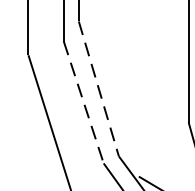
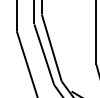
line: (98, 88) -> (51, 47), dashed -> solid
line: (84, 102) -> (44, 54), dashed -> solid

